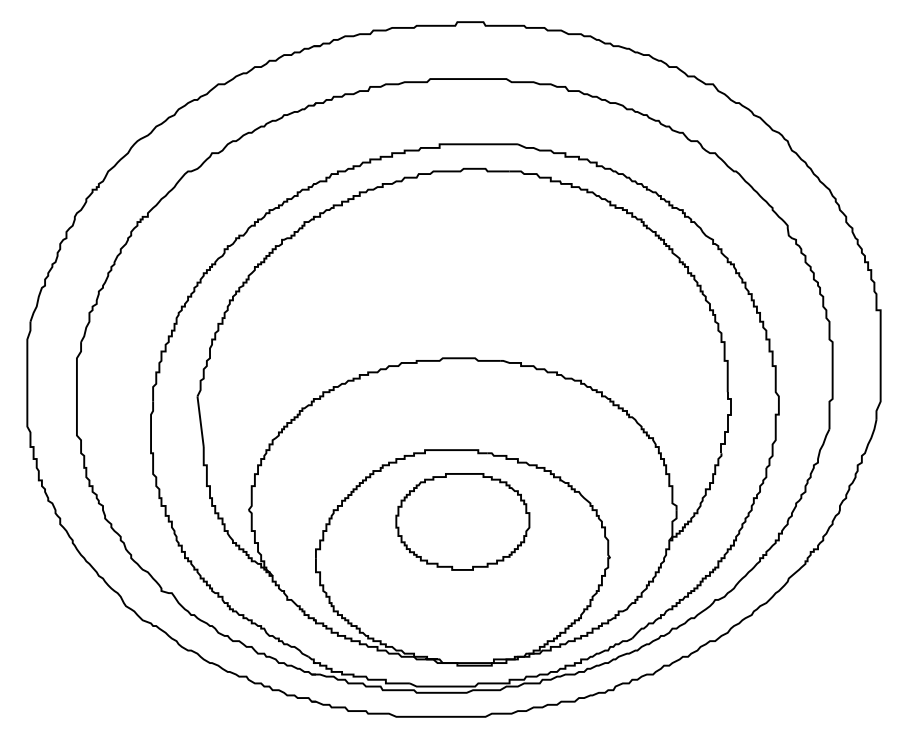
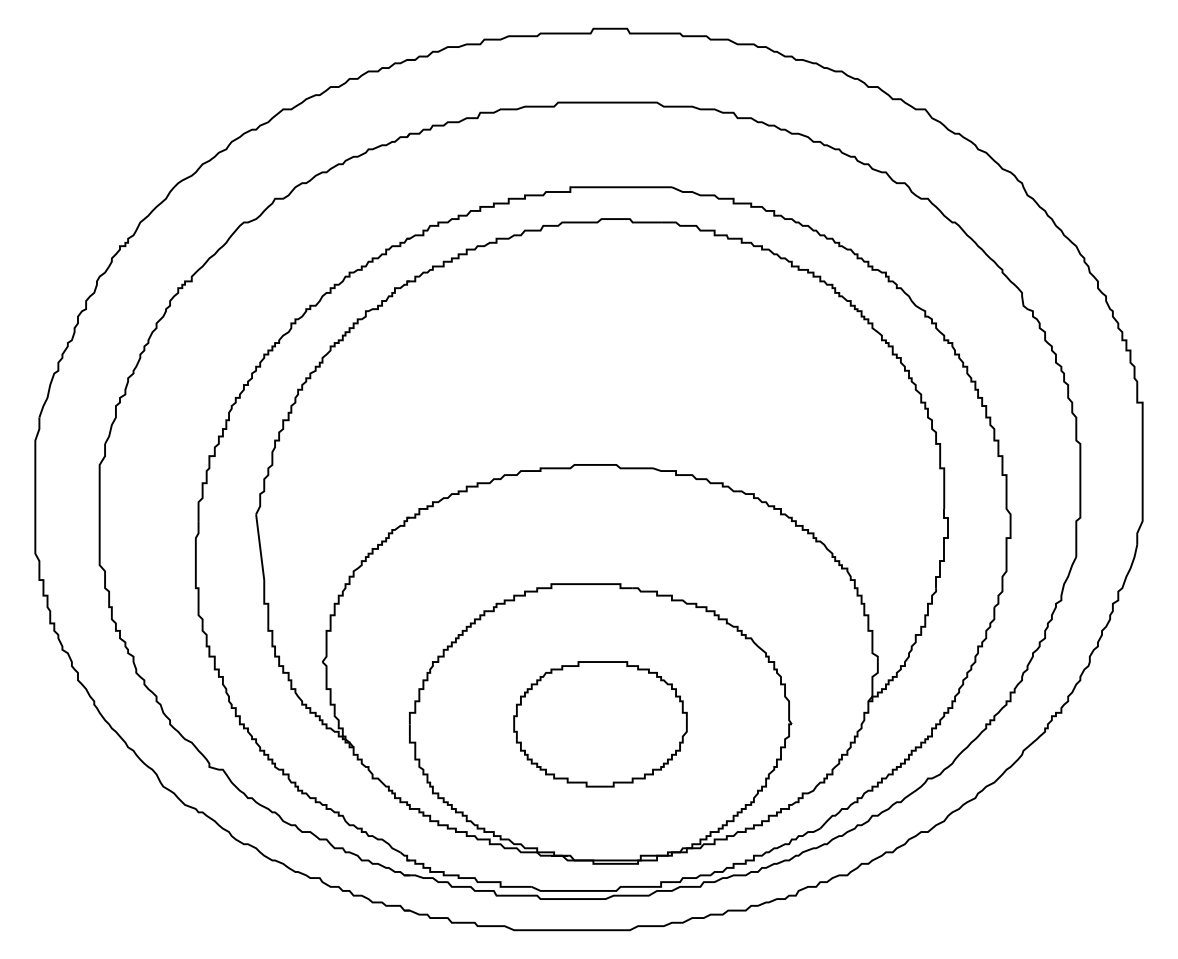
part: (462, 522) -> (600, 724), moved

